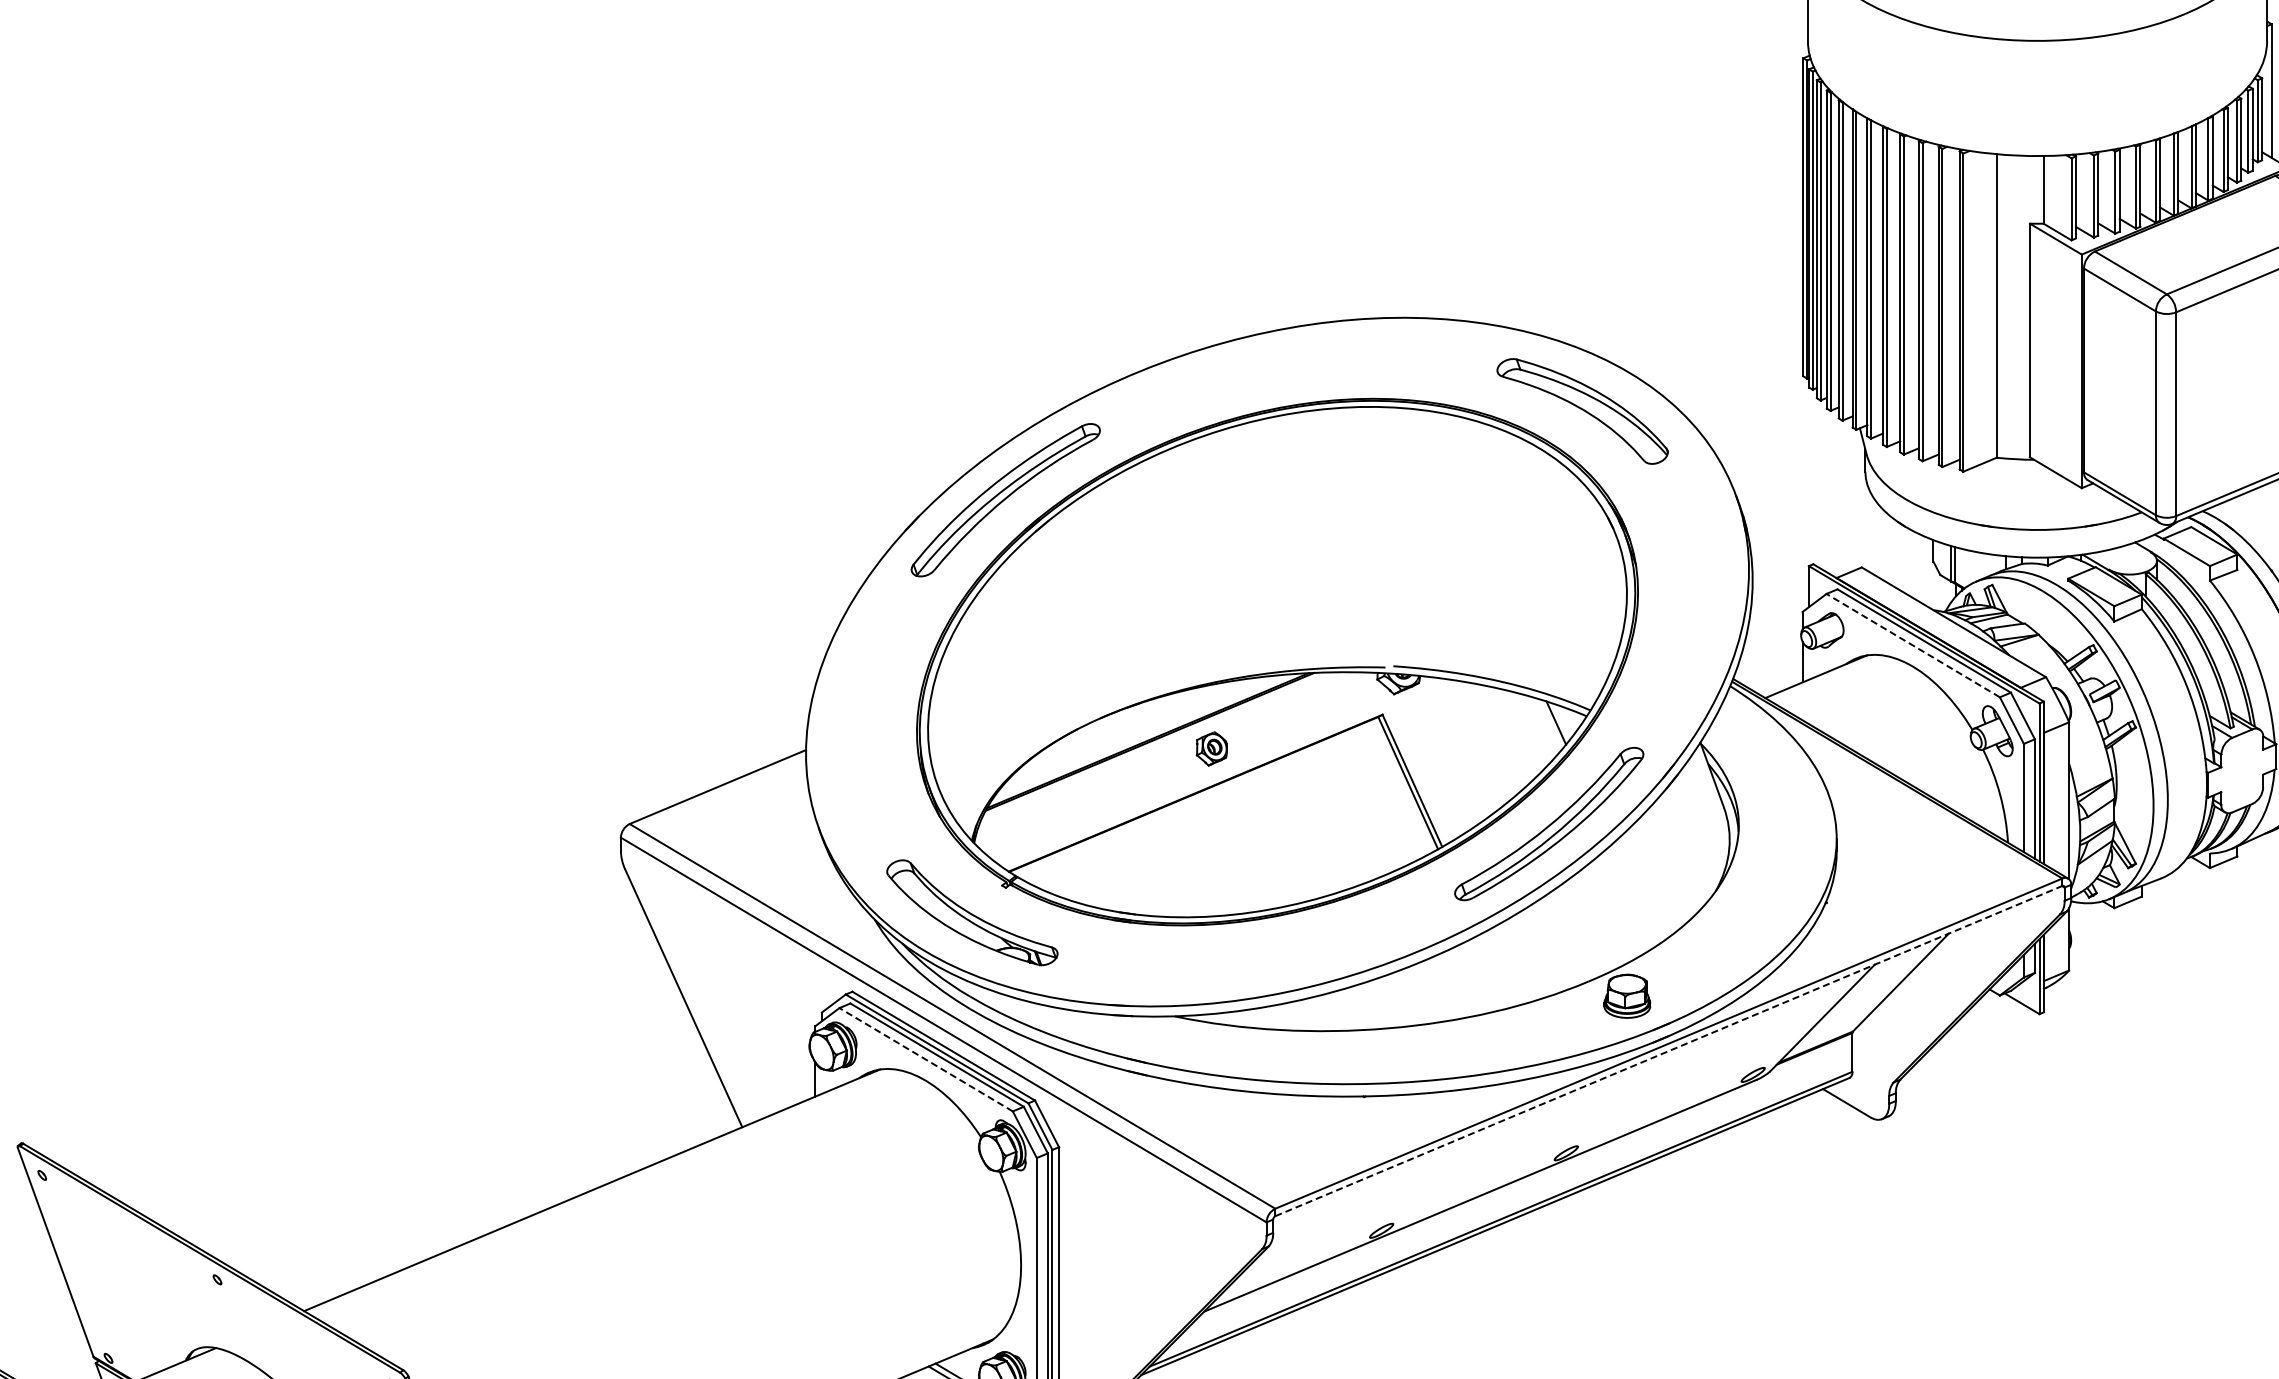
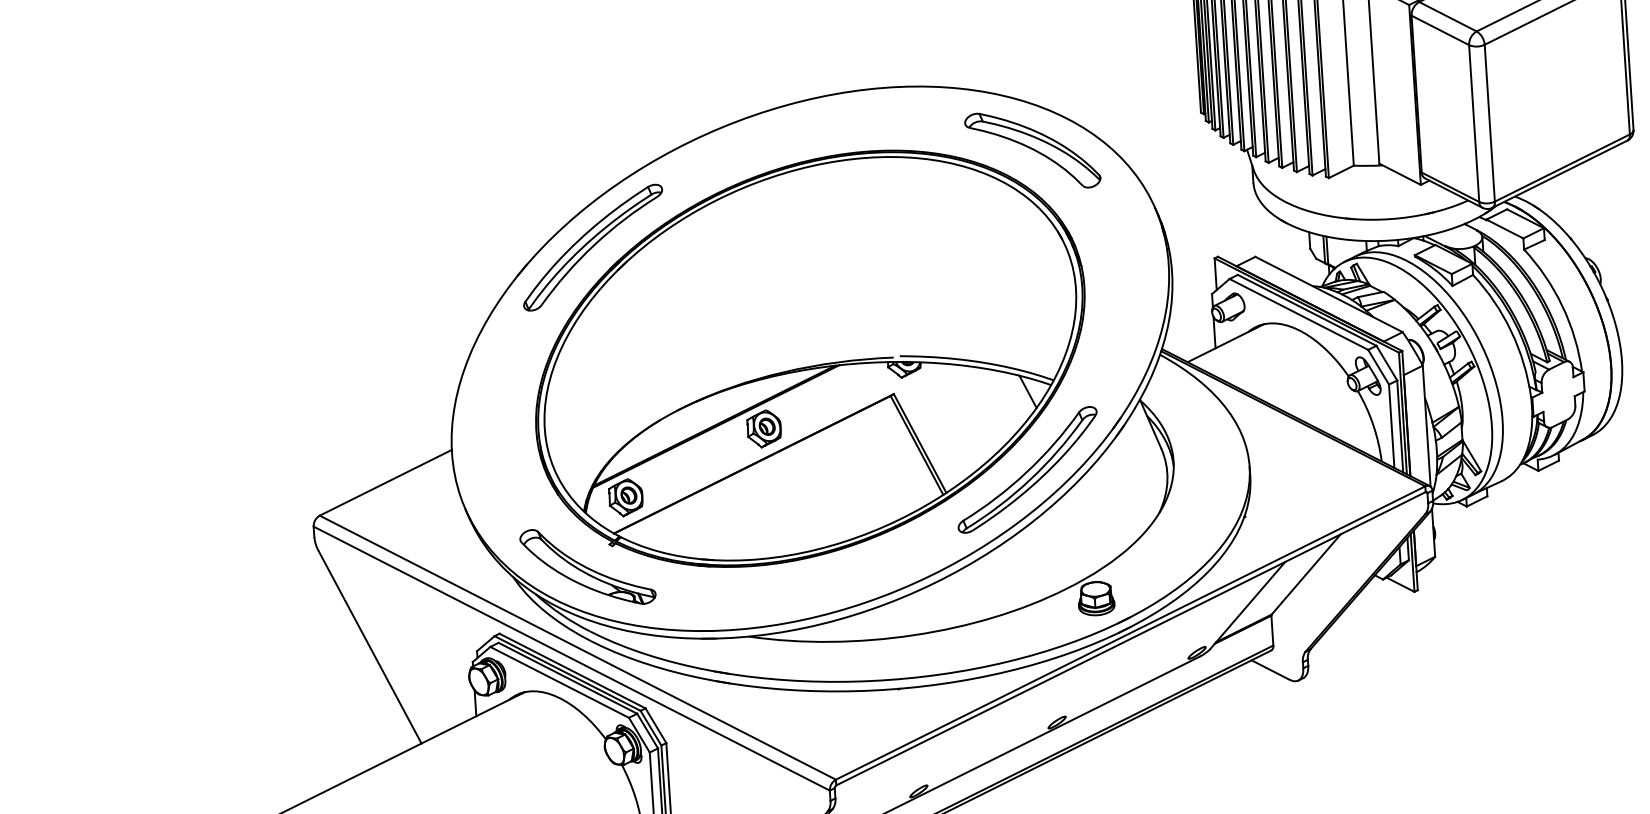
line: (1913, 645) -> (1299, 314), dashed -> solid
part: (1211, 748) -> (763, 428), size x1.43
part: (1026, 826) -> (625, 497), added
line: (1668, 1051) -> (1130, 639), dashed -> solid
line: (926, 1059) -> (559, 682), dashed -> solid

